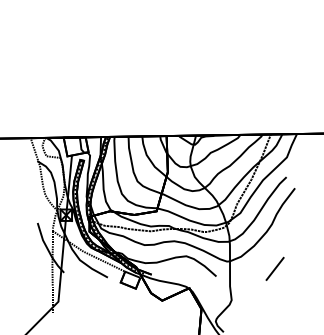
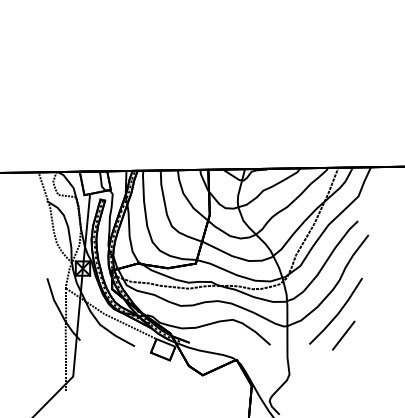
line: (270, 250) -> (337, 312), added

